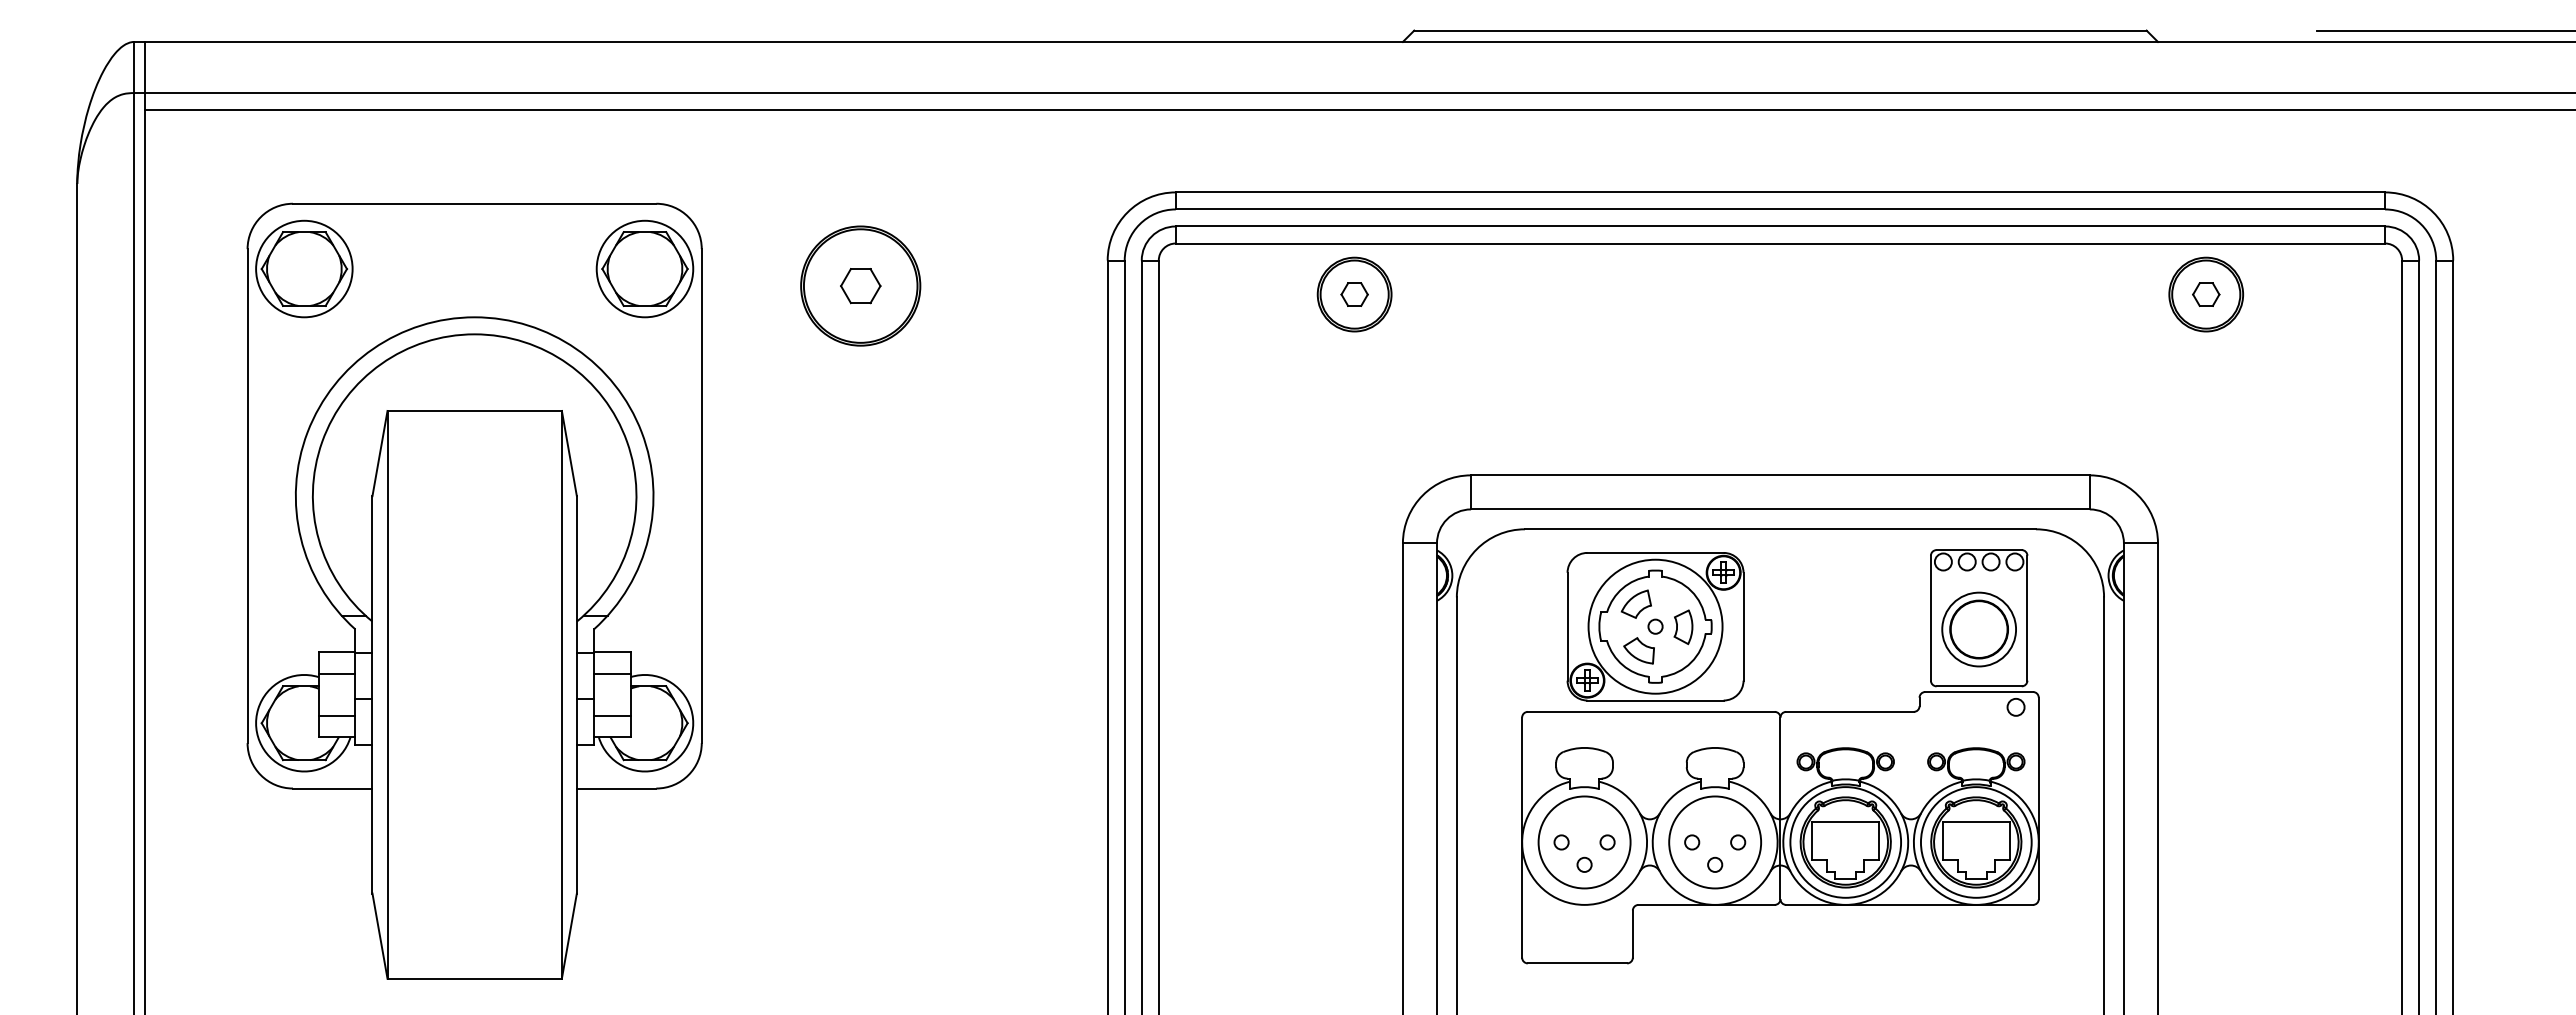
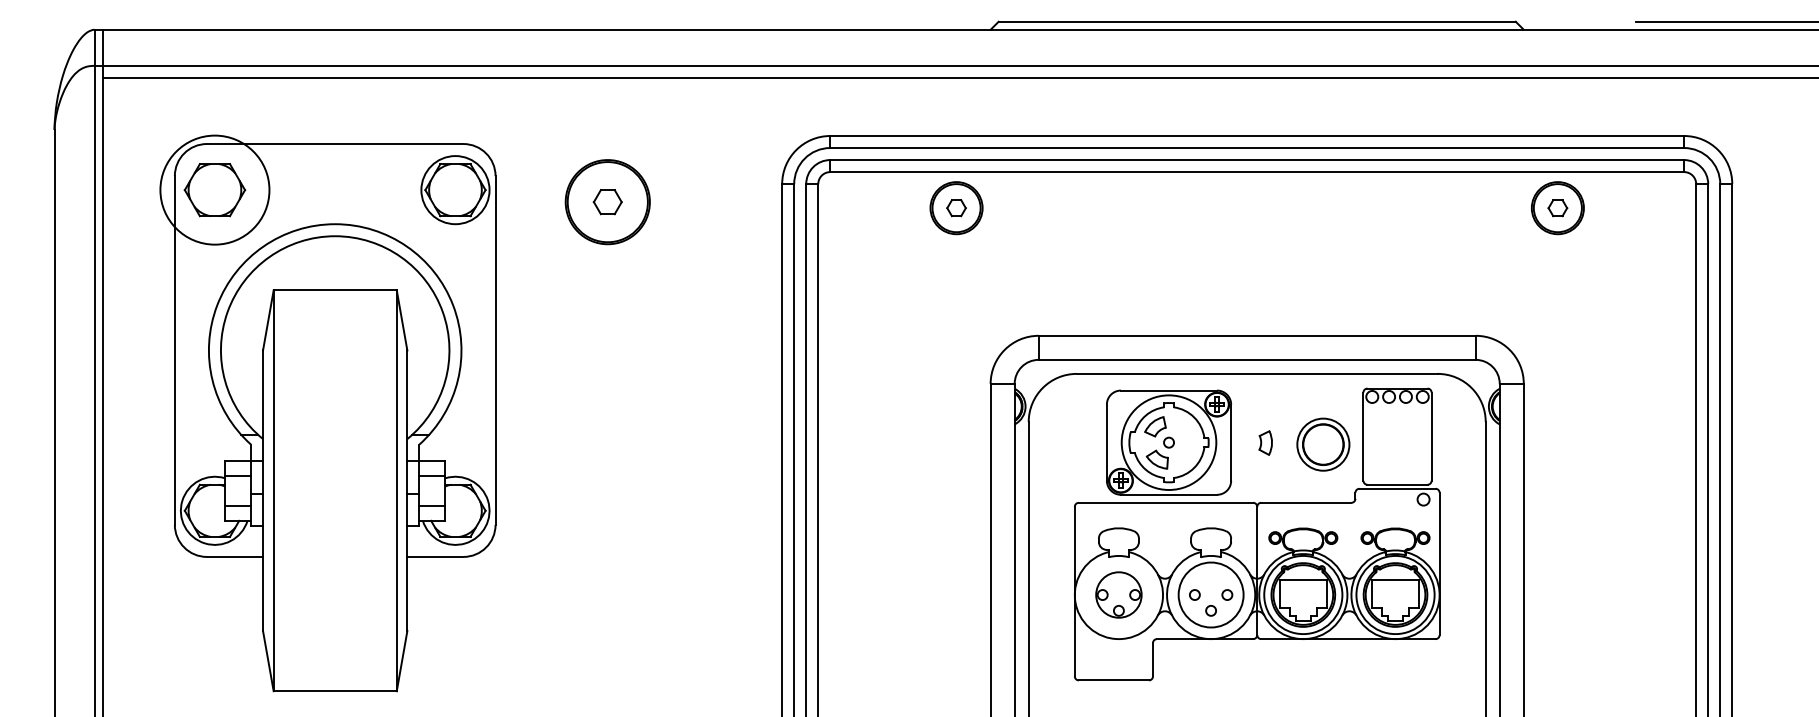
circle: (304, 268) -> (215, 189), size x1.6
part: (1683, 627) -> (1265, 443), moved
part: (1978, 629) -> (1322, 444), moved
circle: (1584, 842) -> (1118, 595), size x0.7

